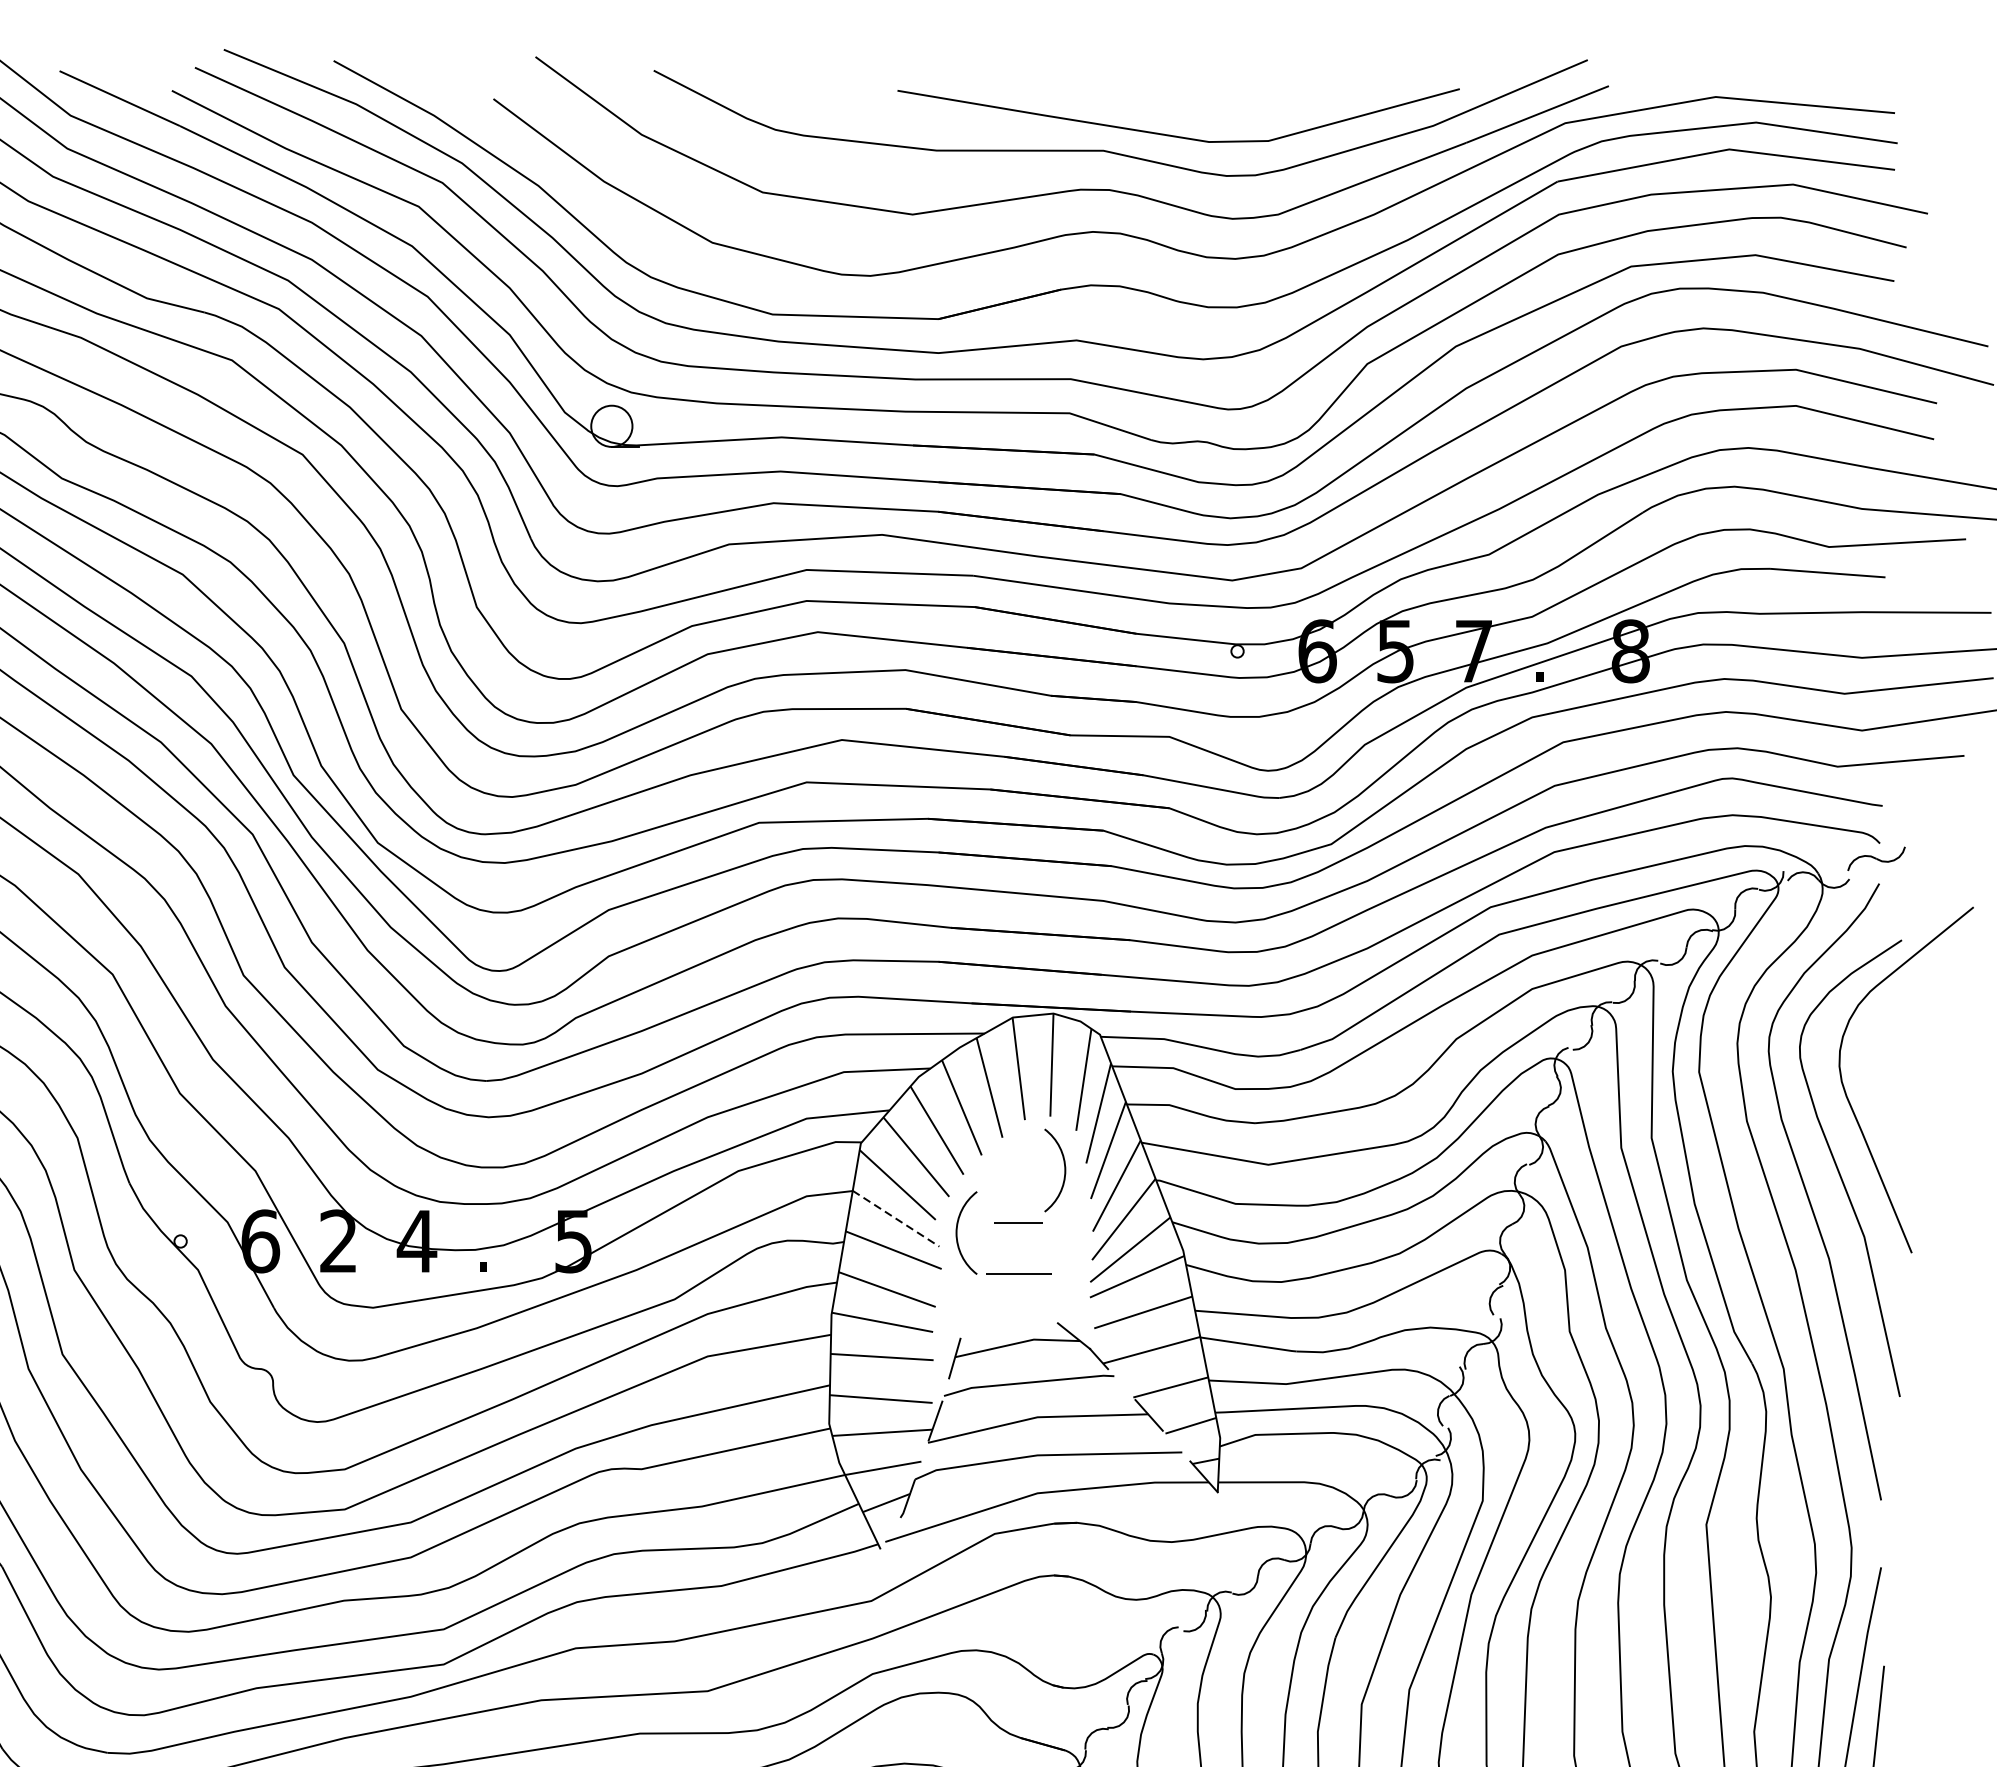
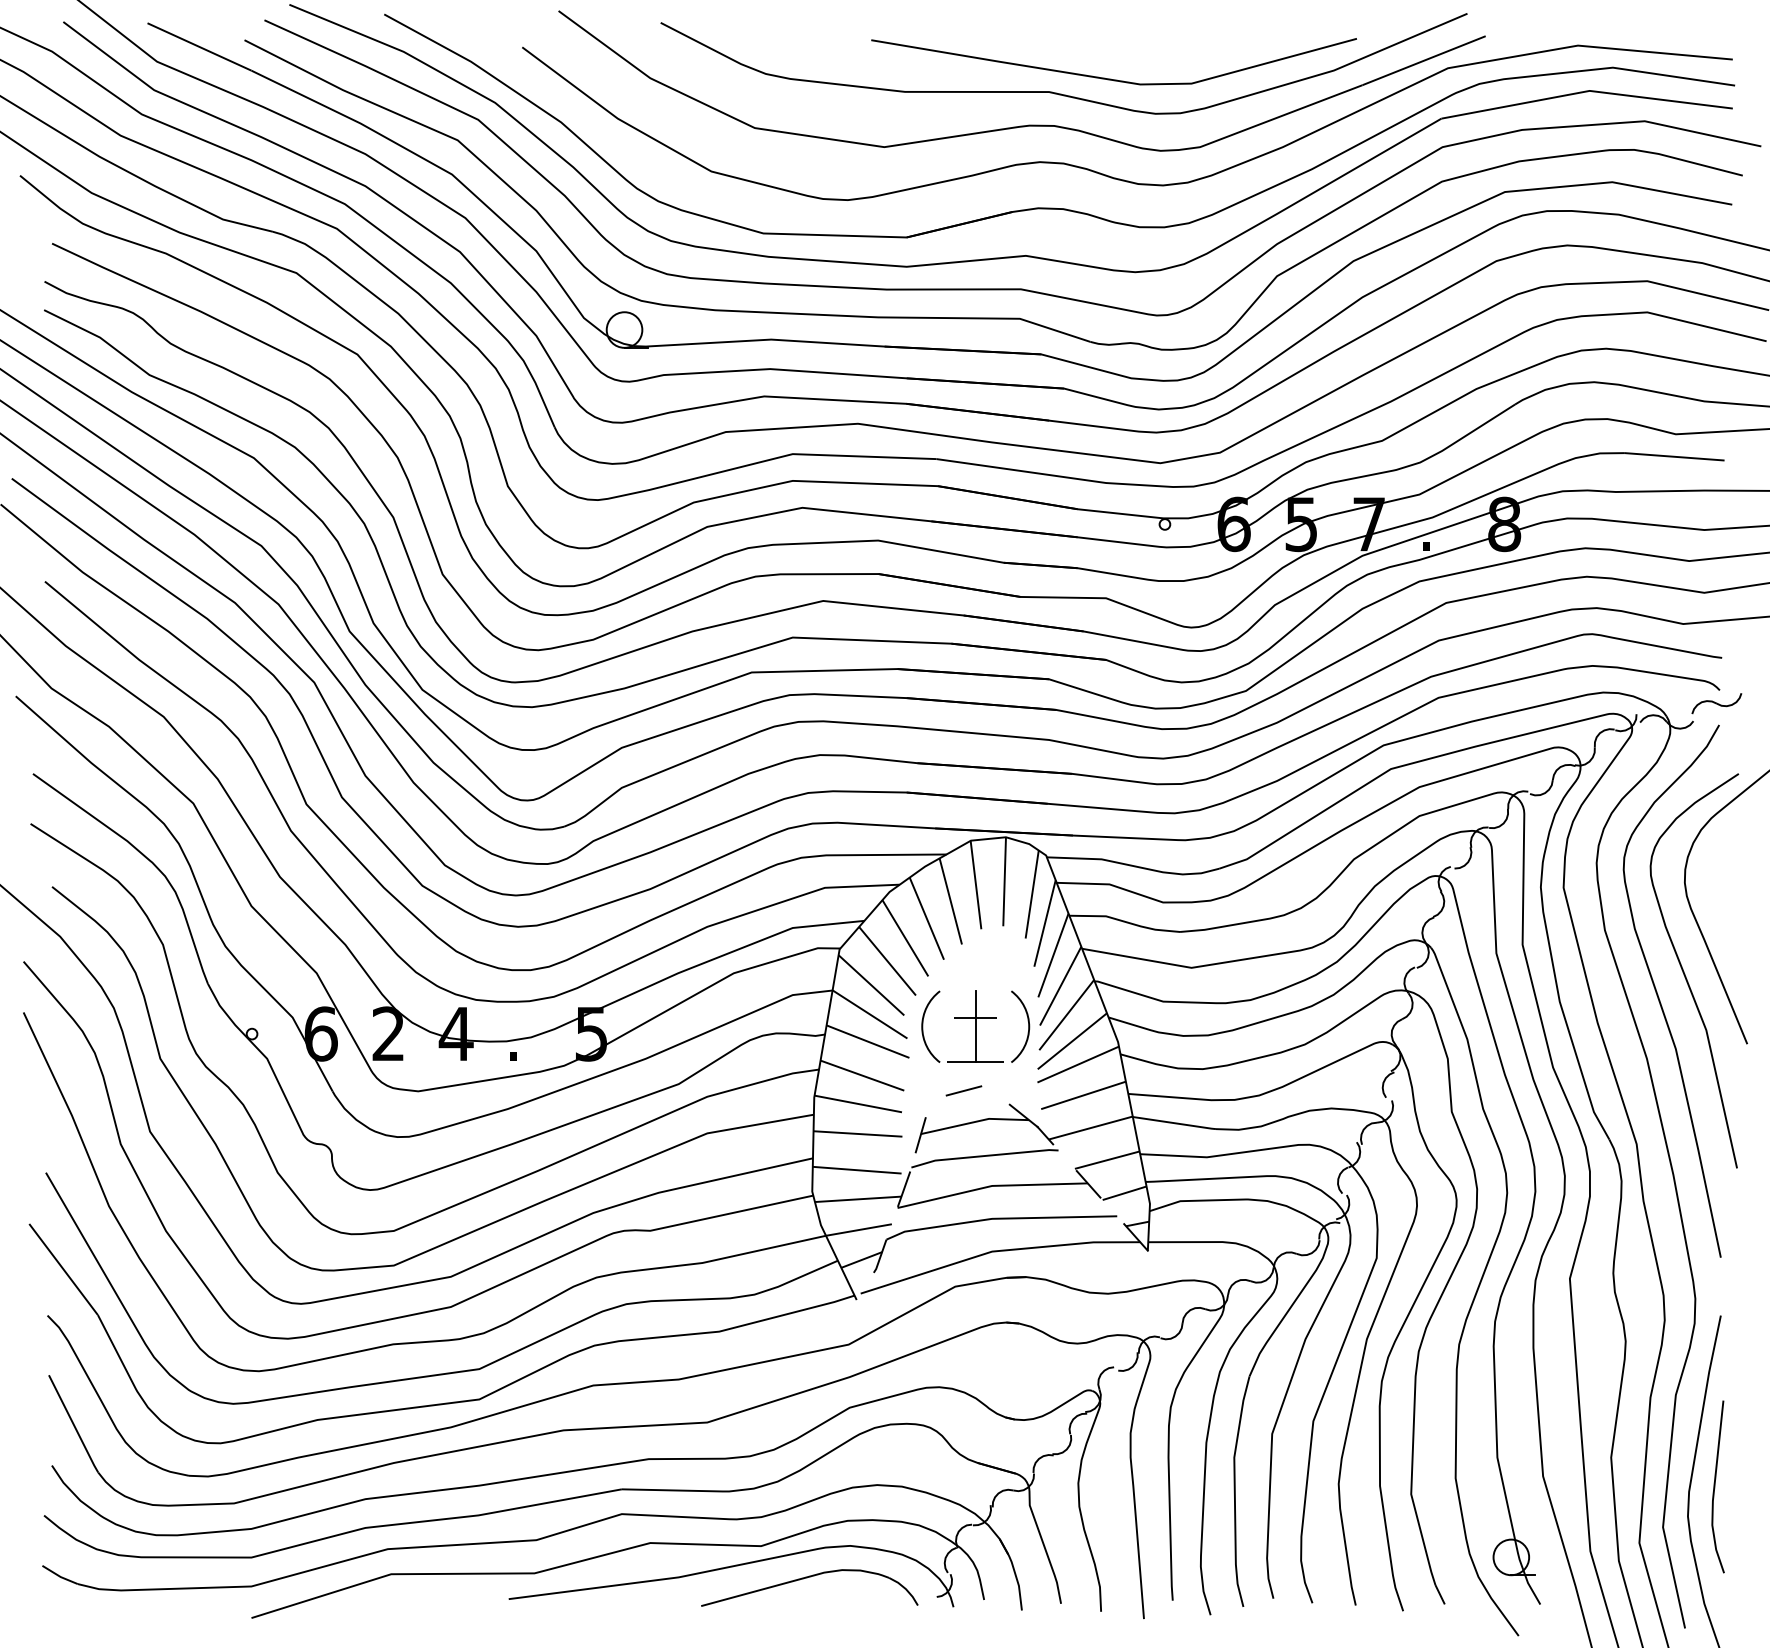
arc: (1064, 1170) -> (1028, 1026), moved
line: (896, 1218) -> (870, 1014), dashed -> solid
line: (1018, 1232) -> (975, 1026), added
line: (1004, 1306) -> (963, 1090), added

